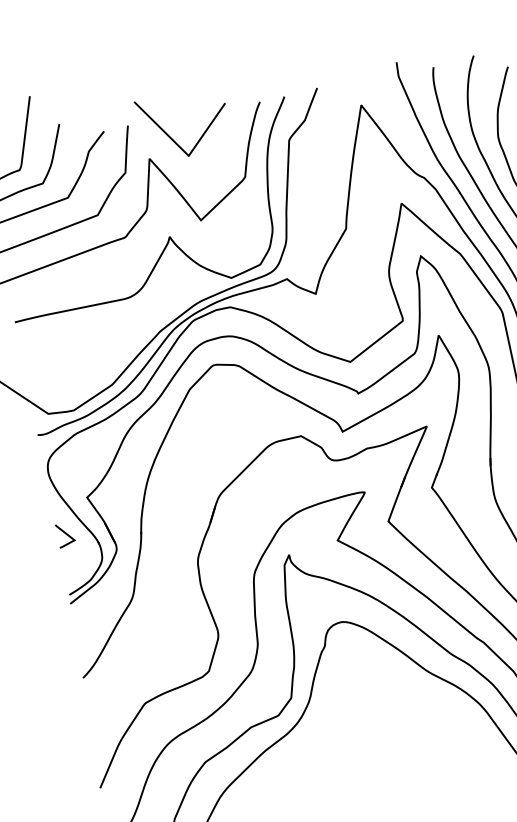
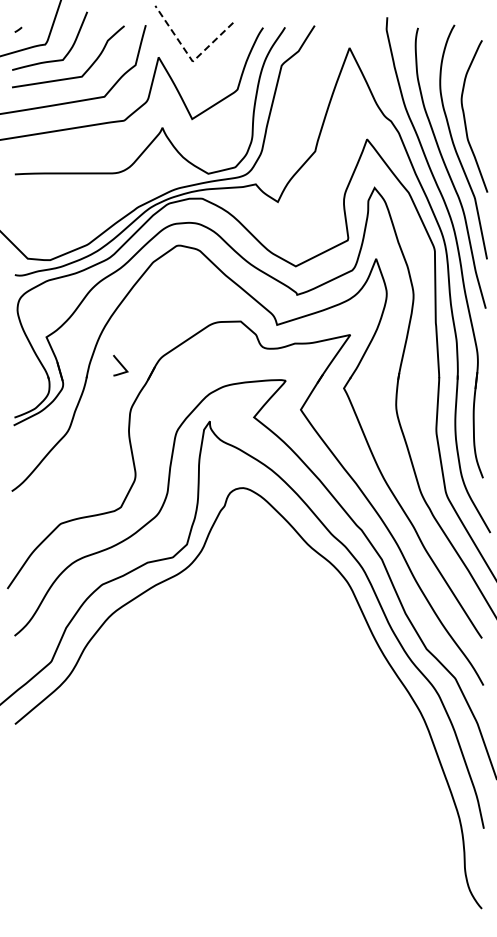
line: (185, 151) -> (190, 57), solid -> dashed
curve: (65, 534) -> (120, 365), moved

